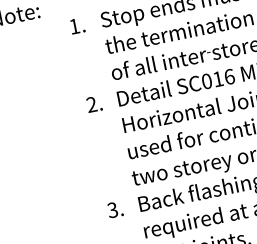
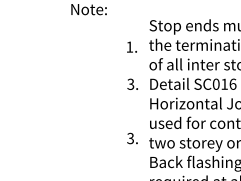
text: (76, 25) -> (131, 46), moved
text: (91, 104) -> (130, 84), 2. -> 3.
text: (115, 209) -> (132, 138), moved

